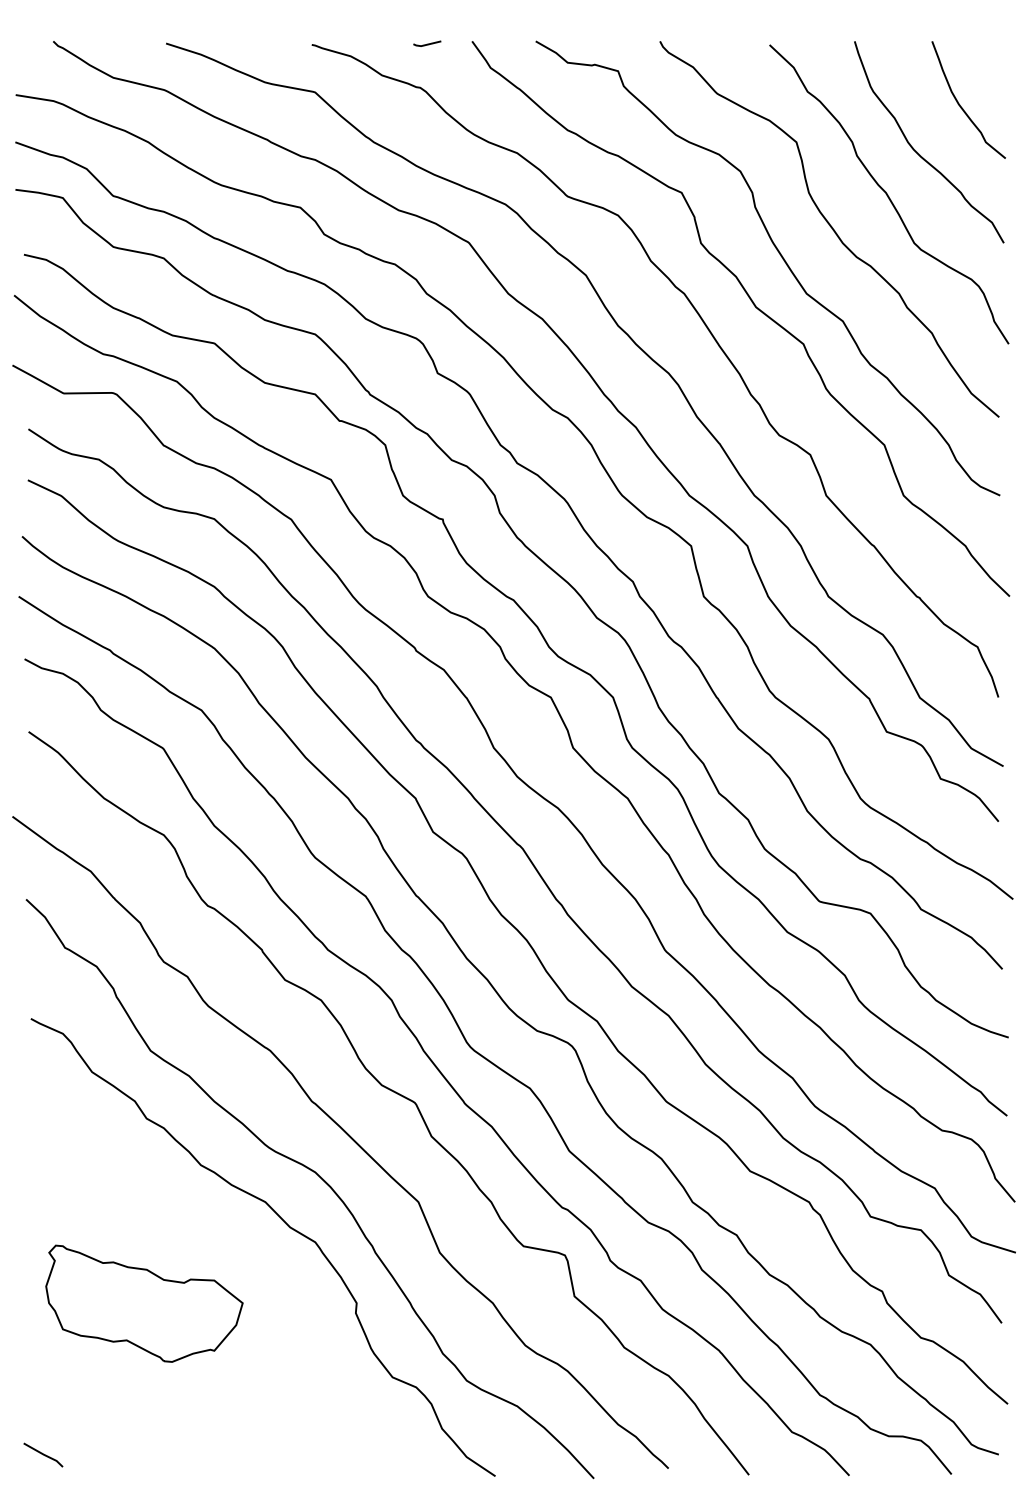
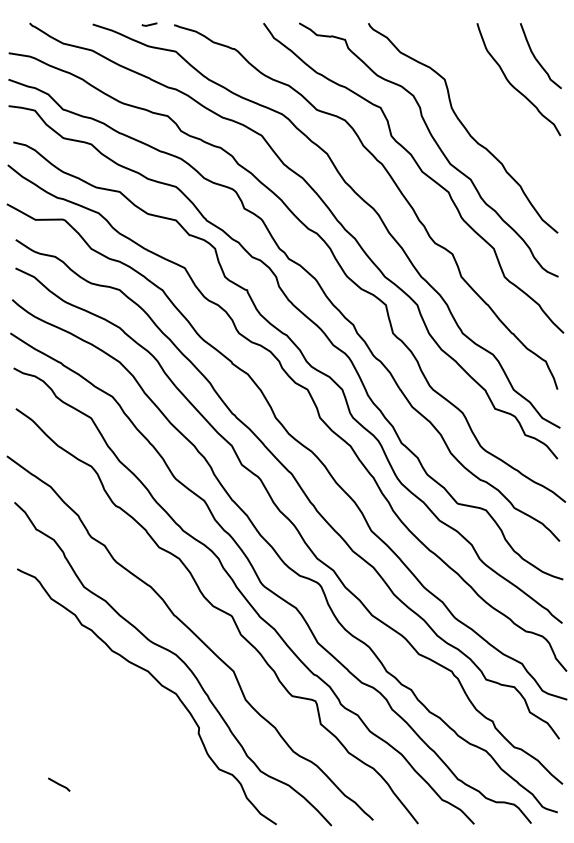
line: (427, 43) -> (149, 24), moved
curve: (889, 194) -> (496, 108), removed
part: (144, 1302) -> (80, 727), removed
line: (43, 1454) -> (59, 784), moved

